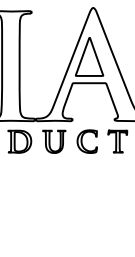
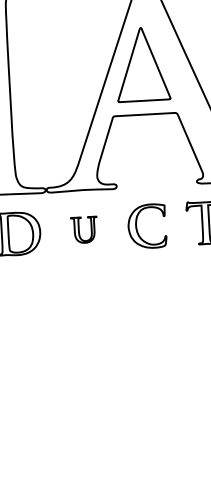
part: (54, 141) -> (84, 229), size x0.6

